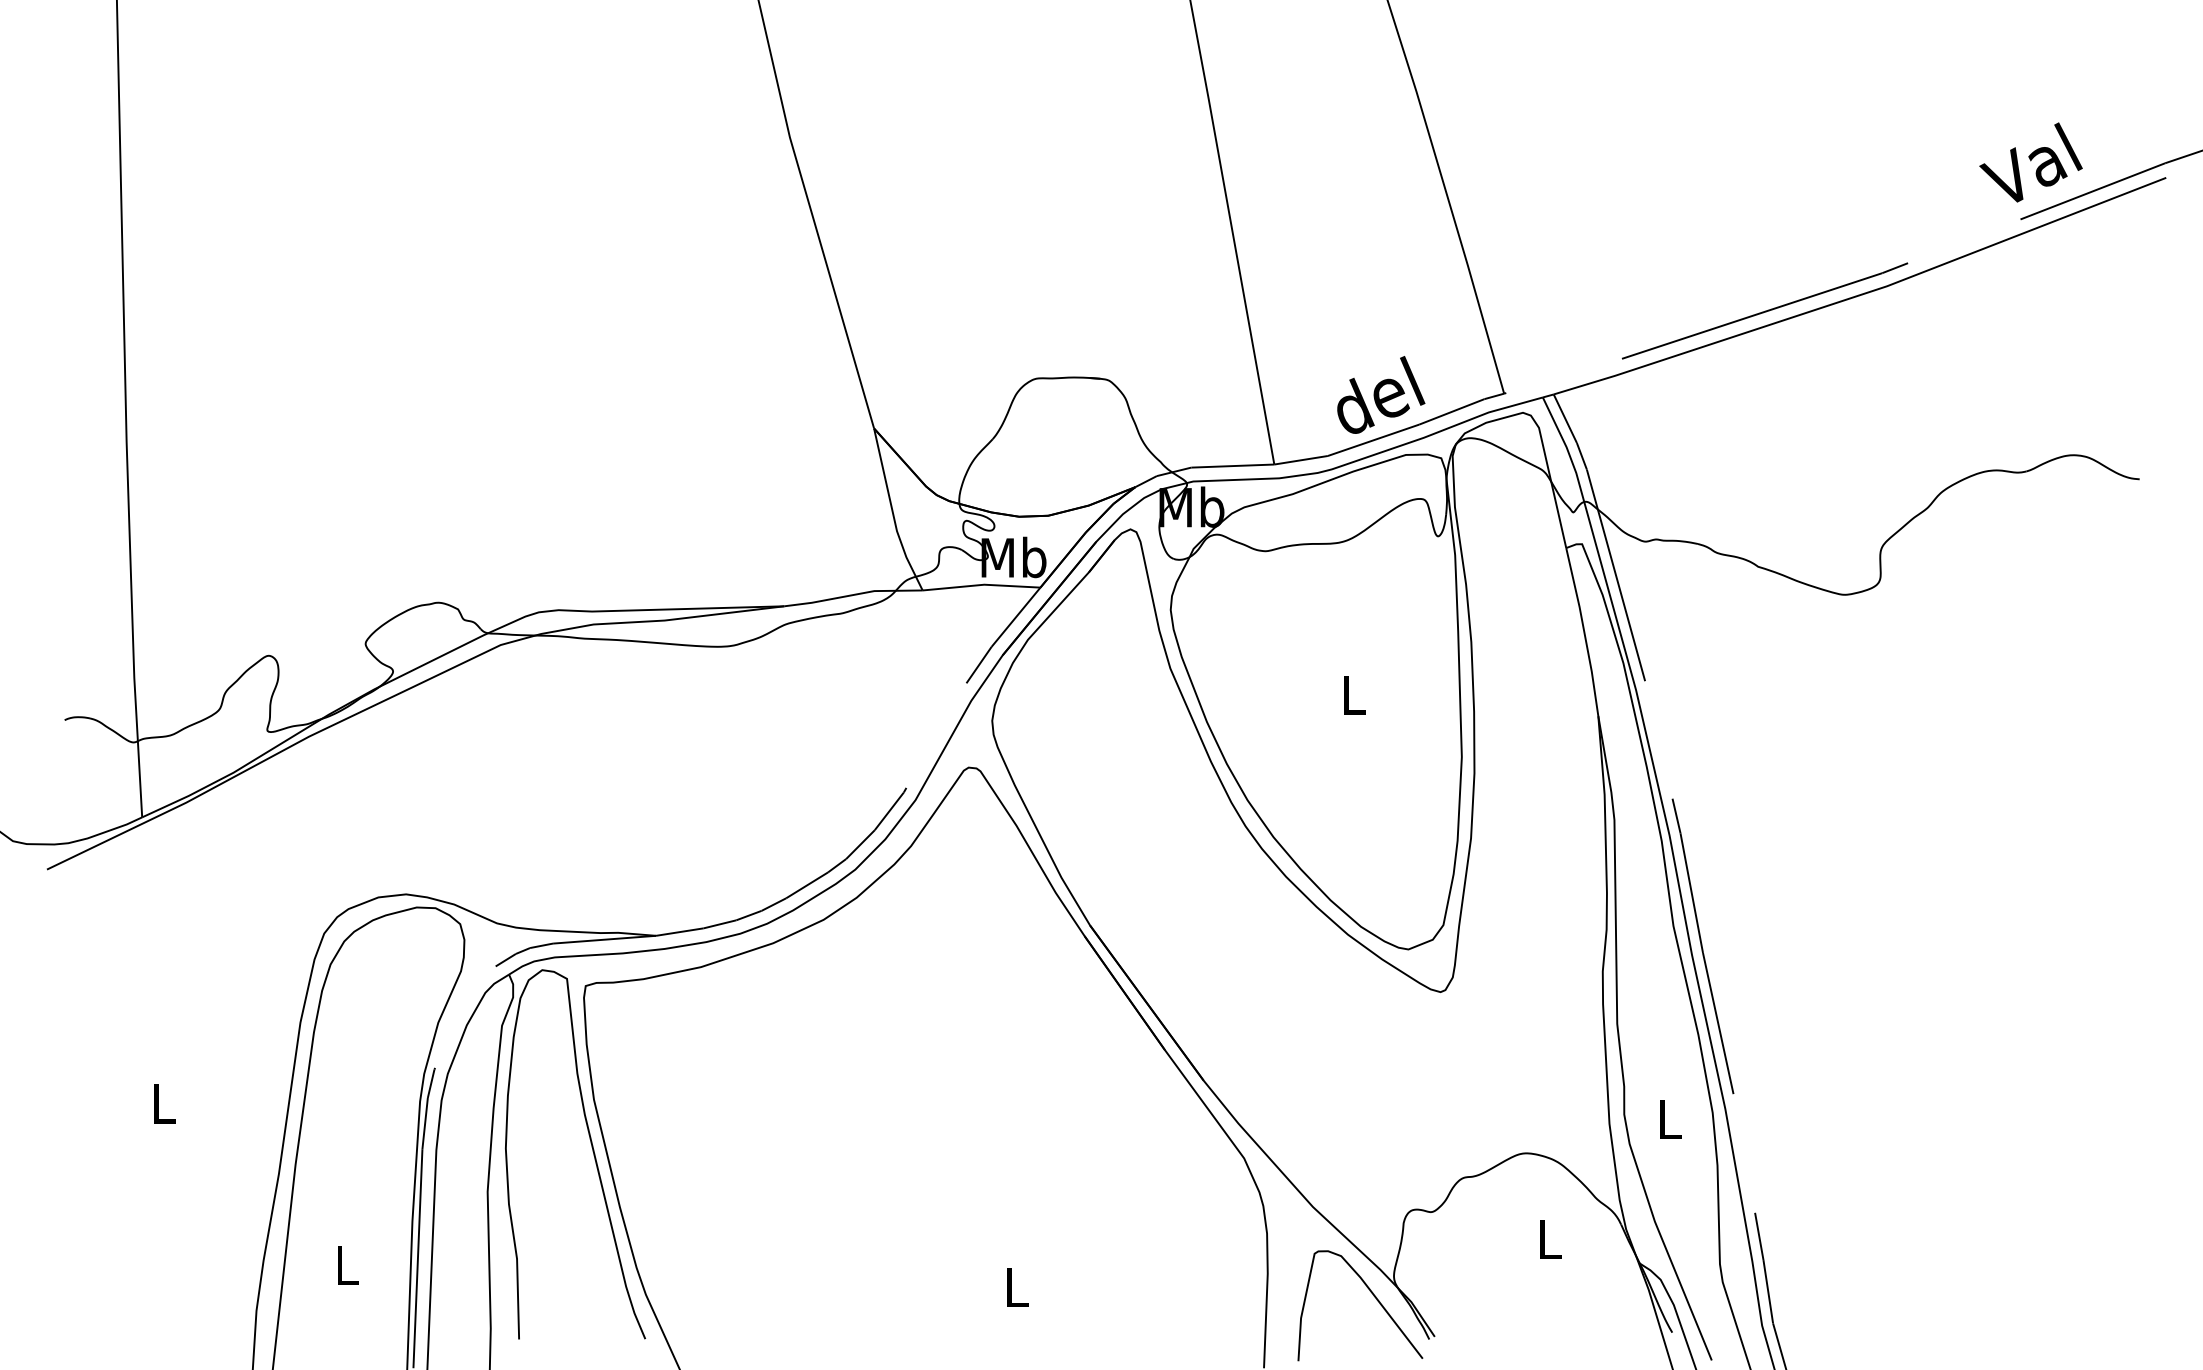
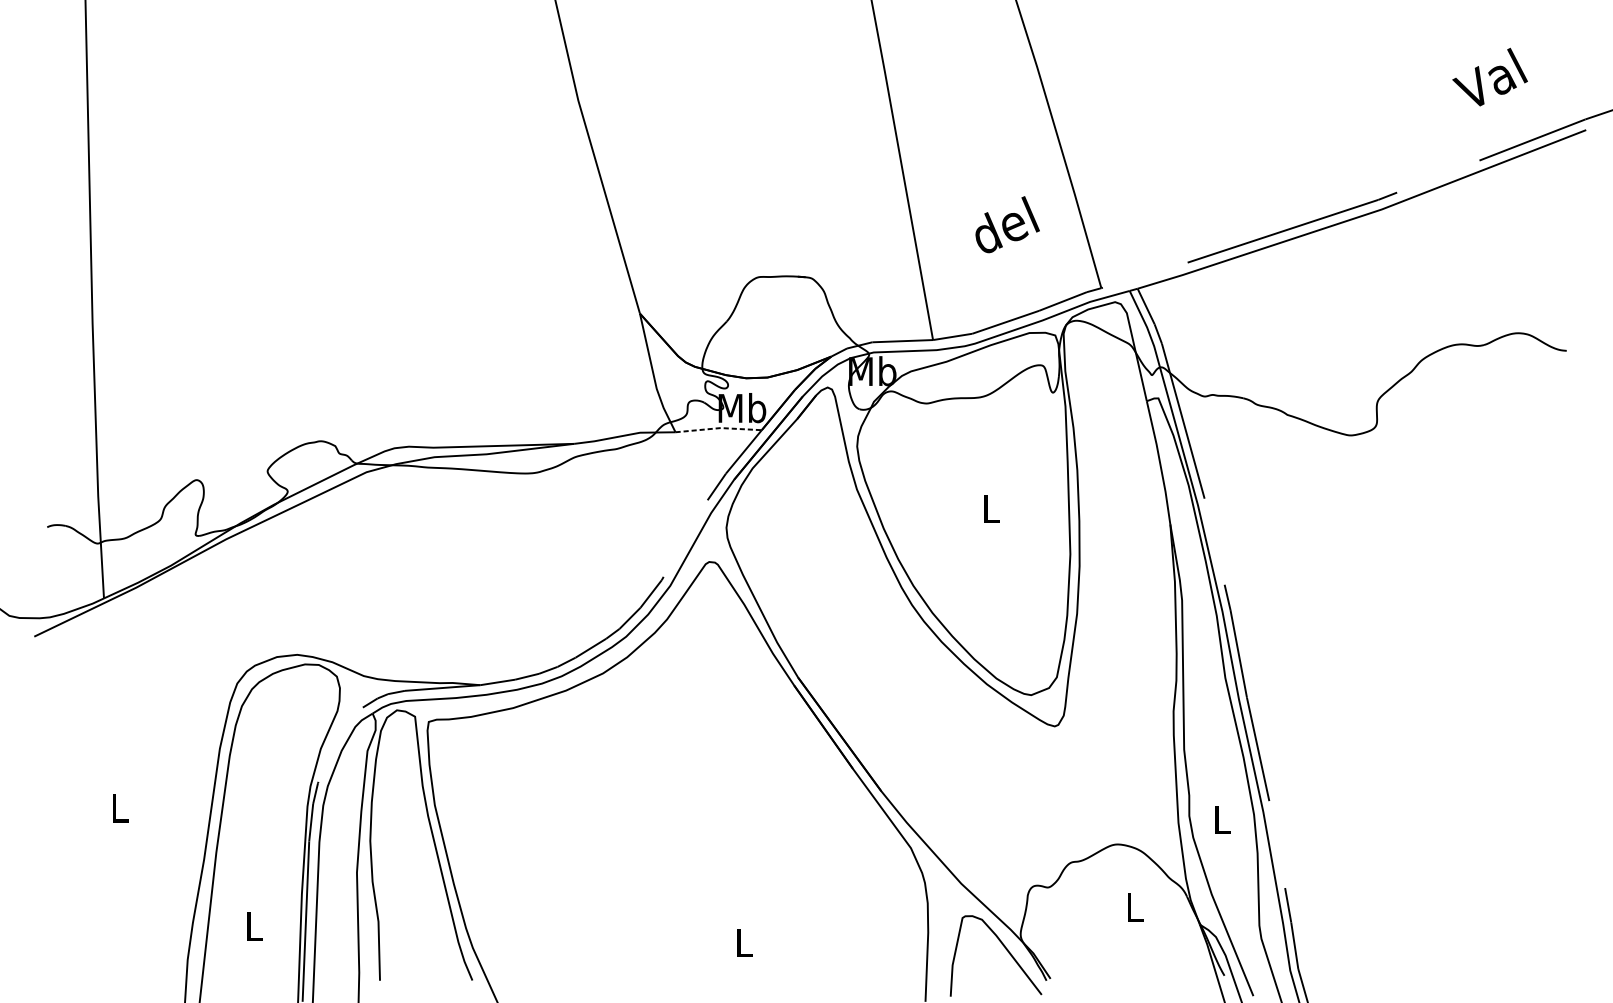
text: (2030, 162) -> (1489, 77), moved
text: (1381, 394) -> (1007, 224), moved
line: (982, 584) -> (719, 427), solid -> dashed

